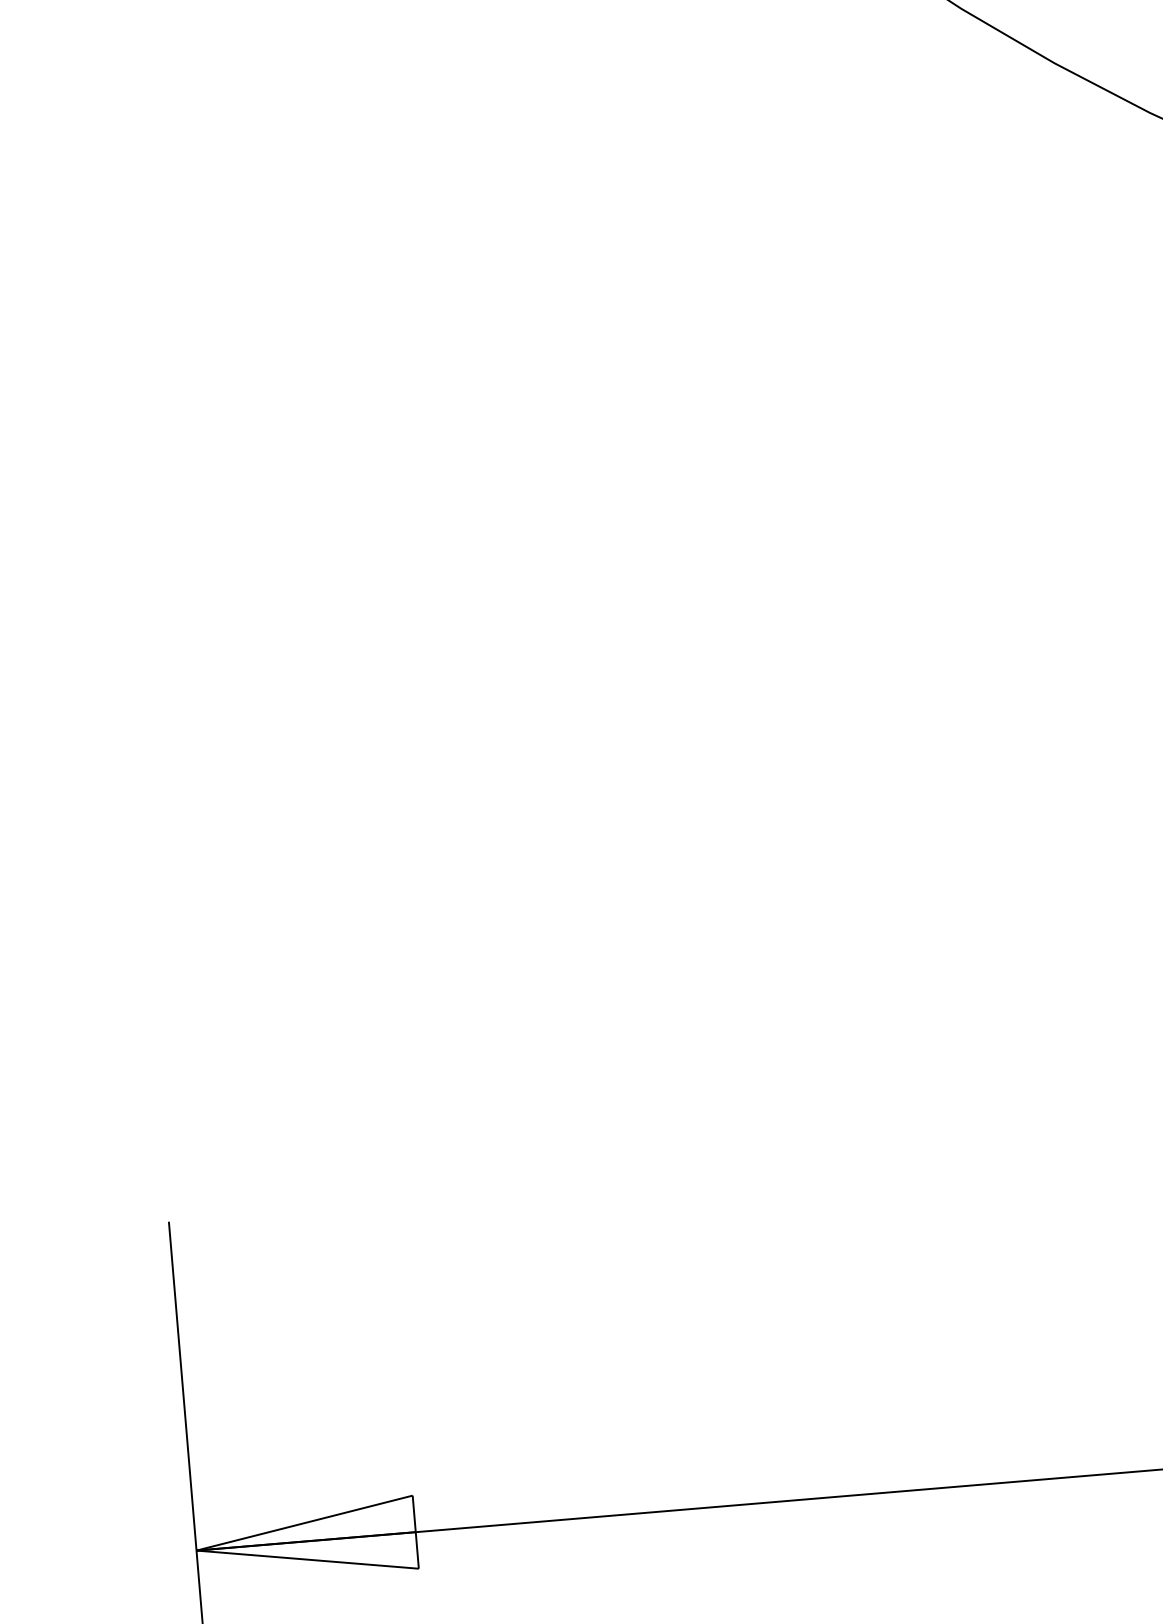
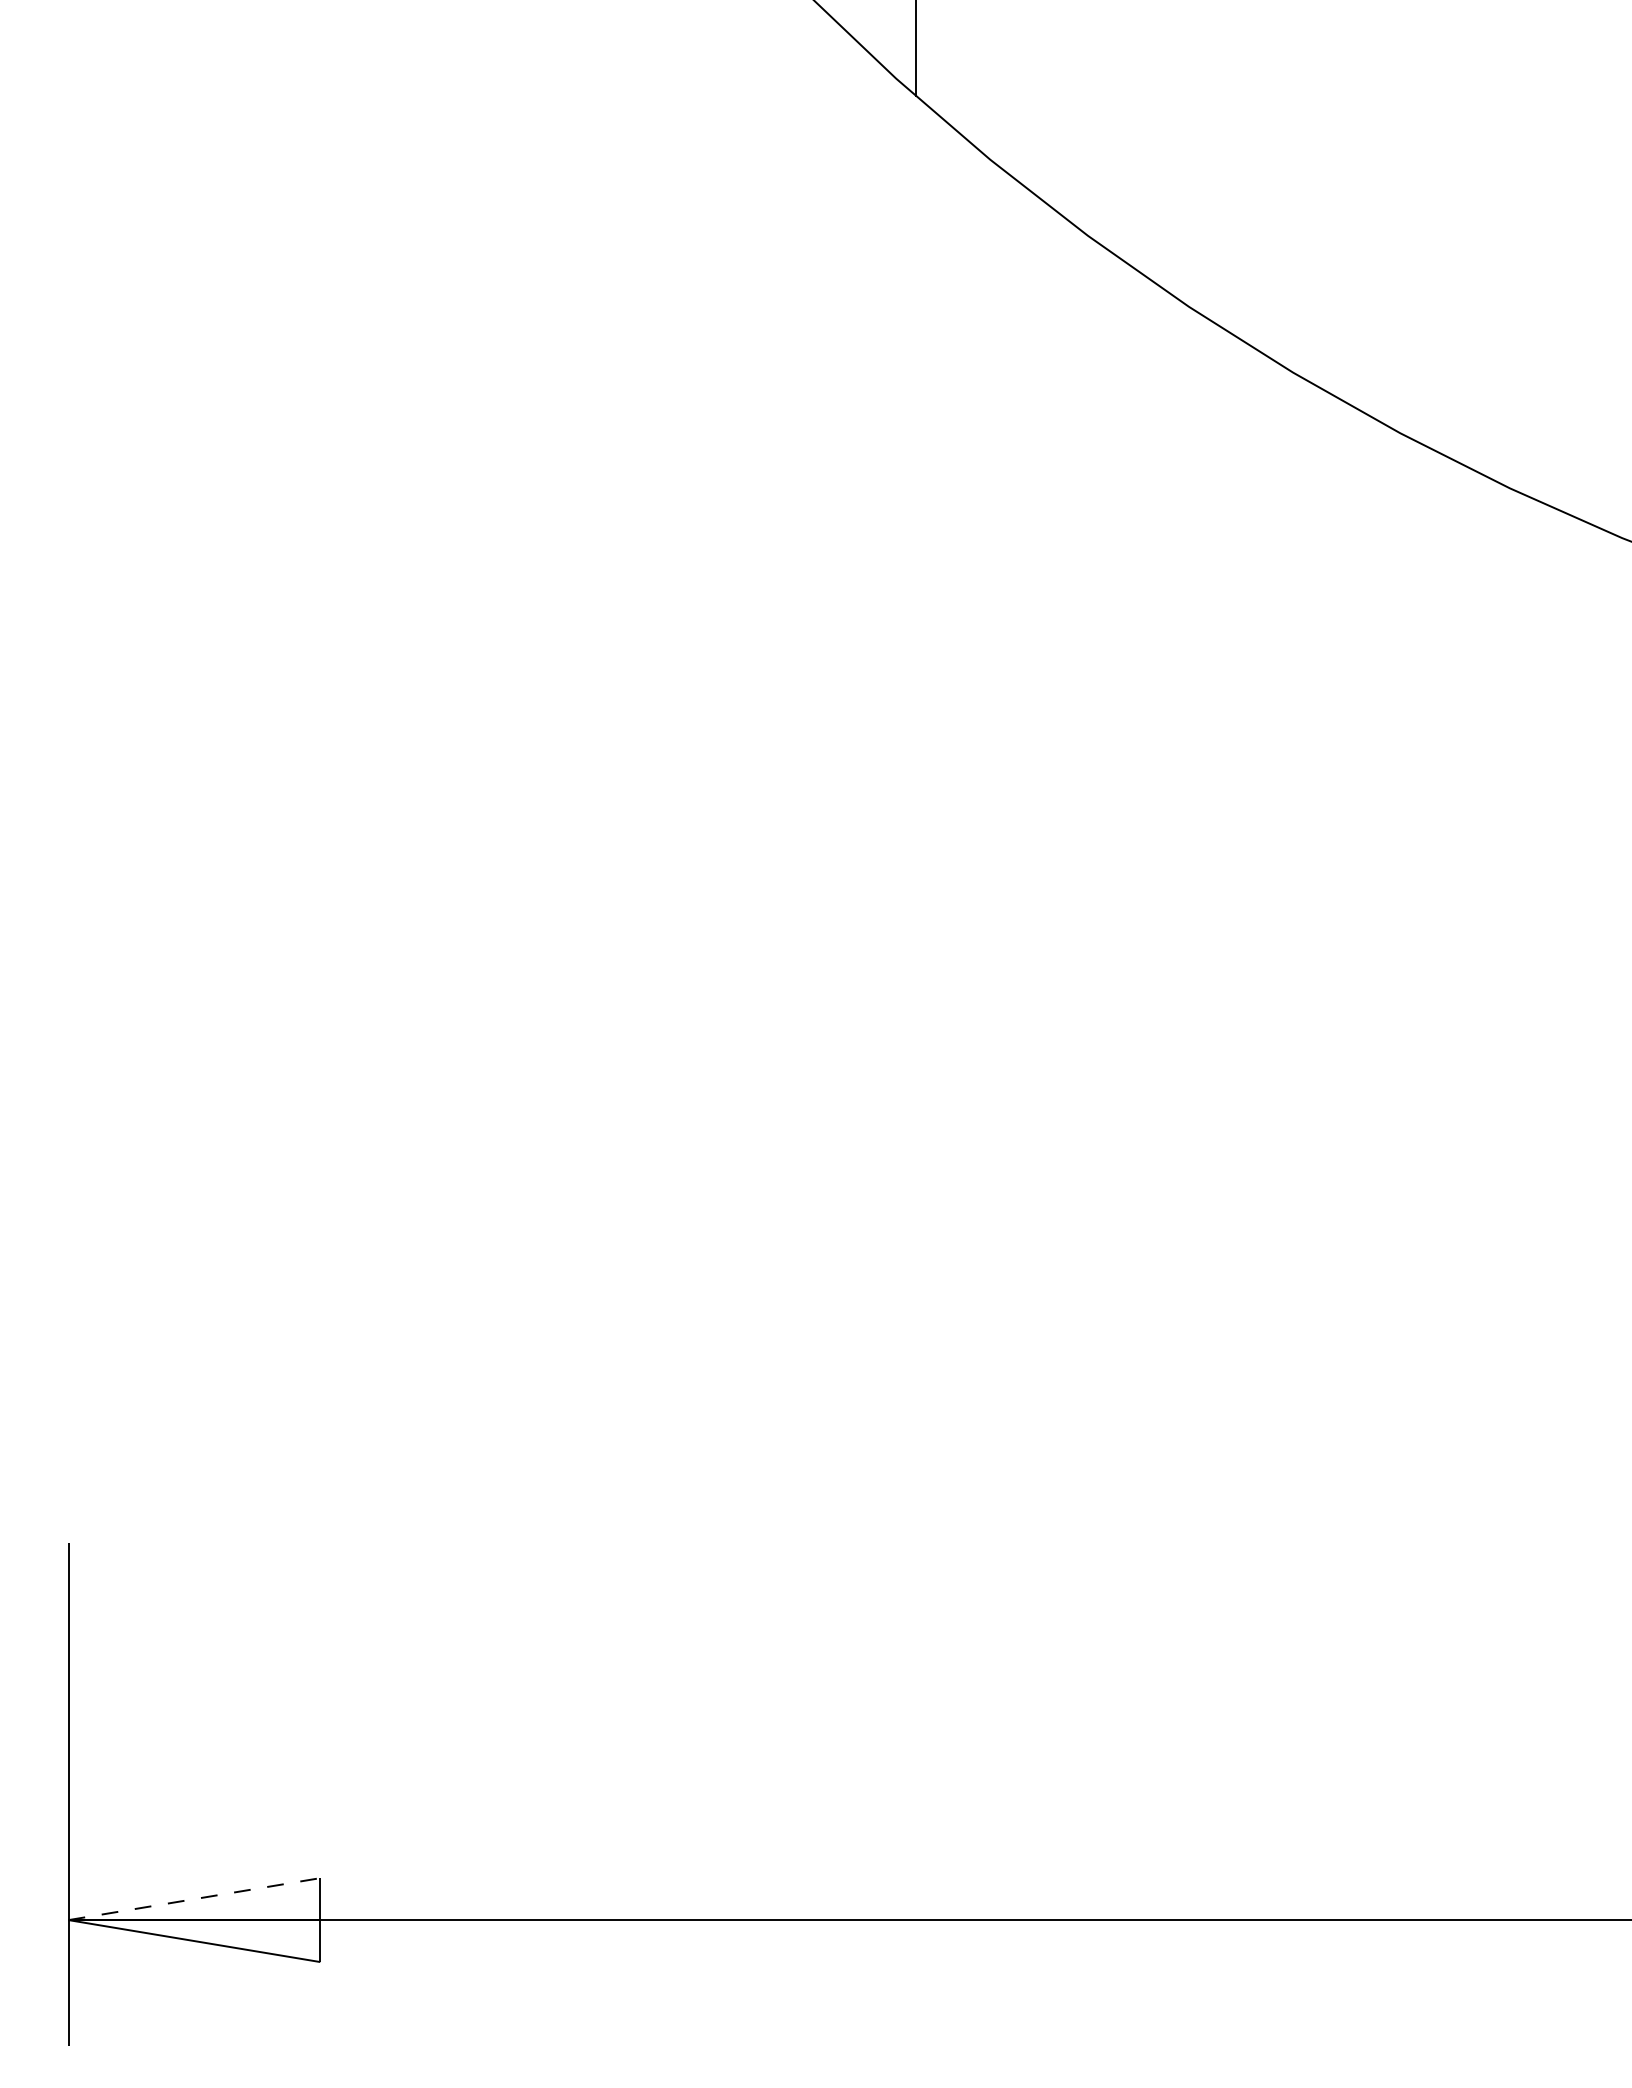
line: (304, 1523) -> (194, 1899), solid -> dashed

